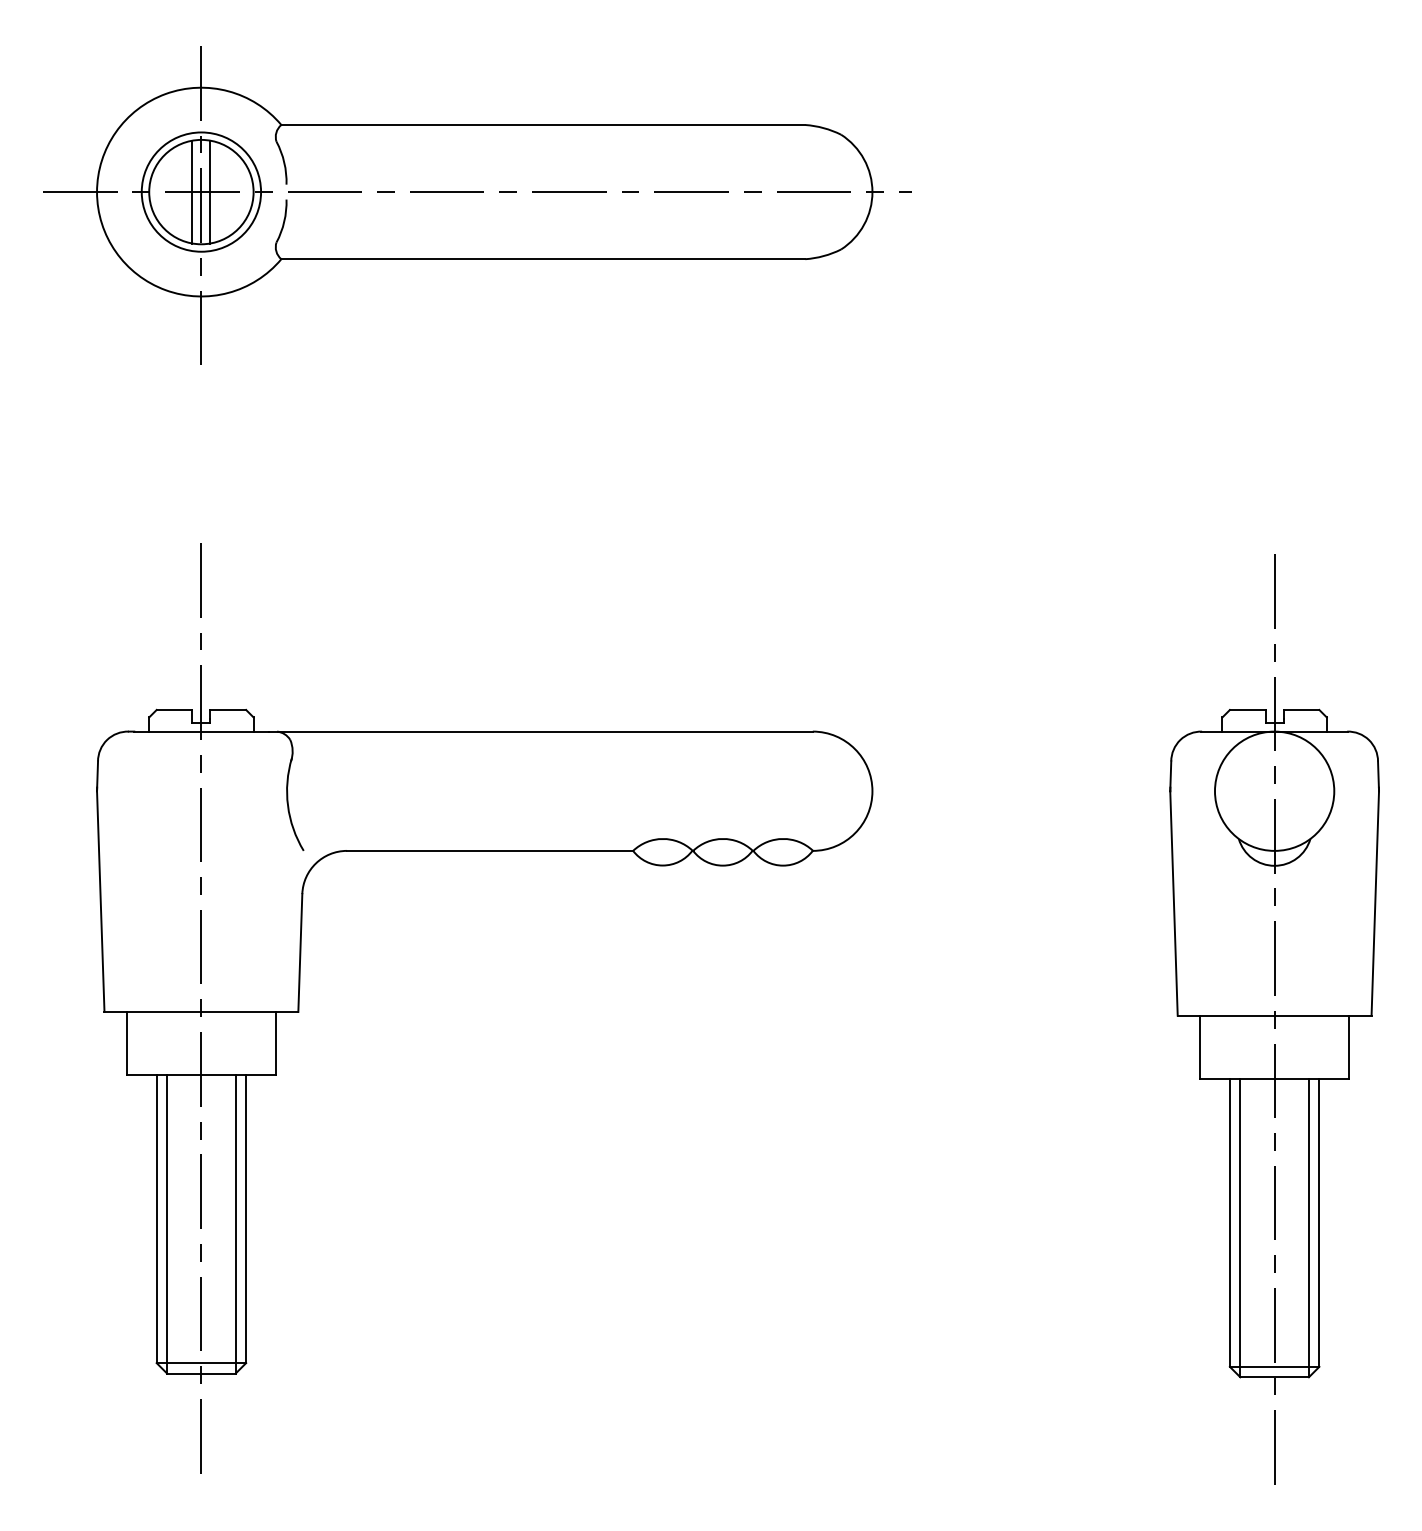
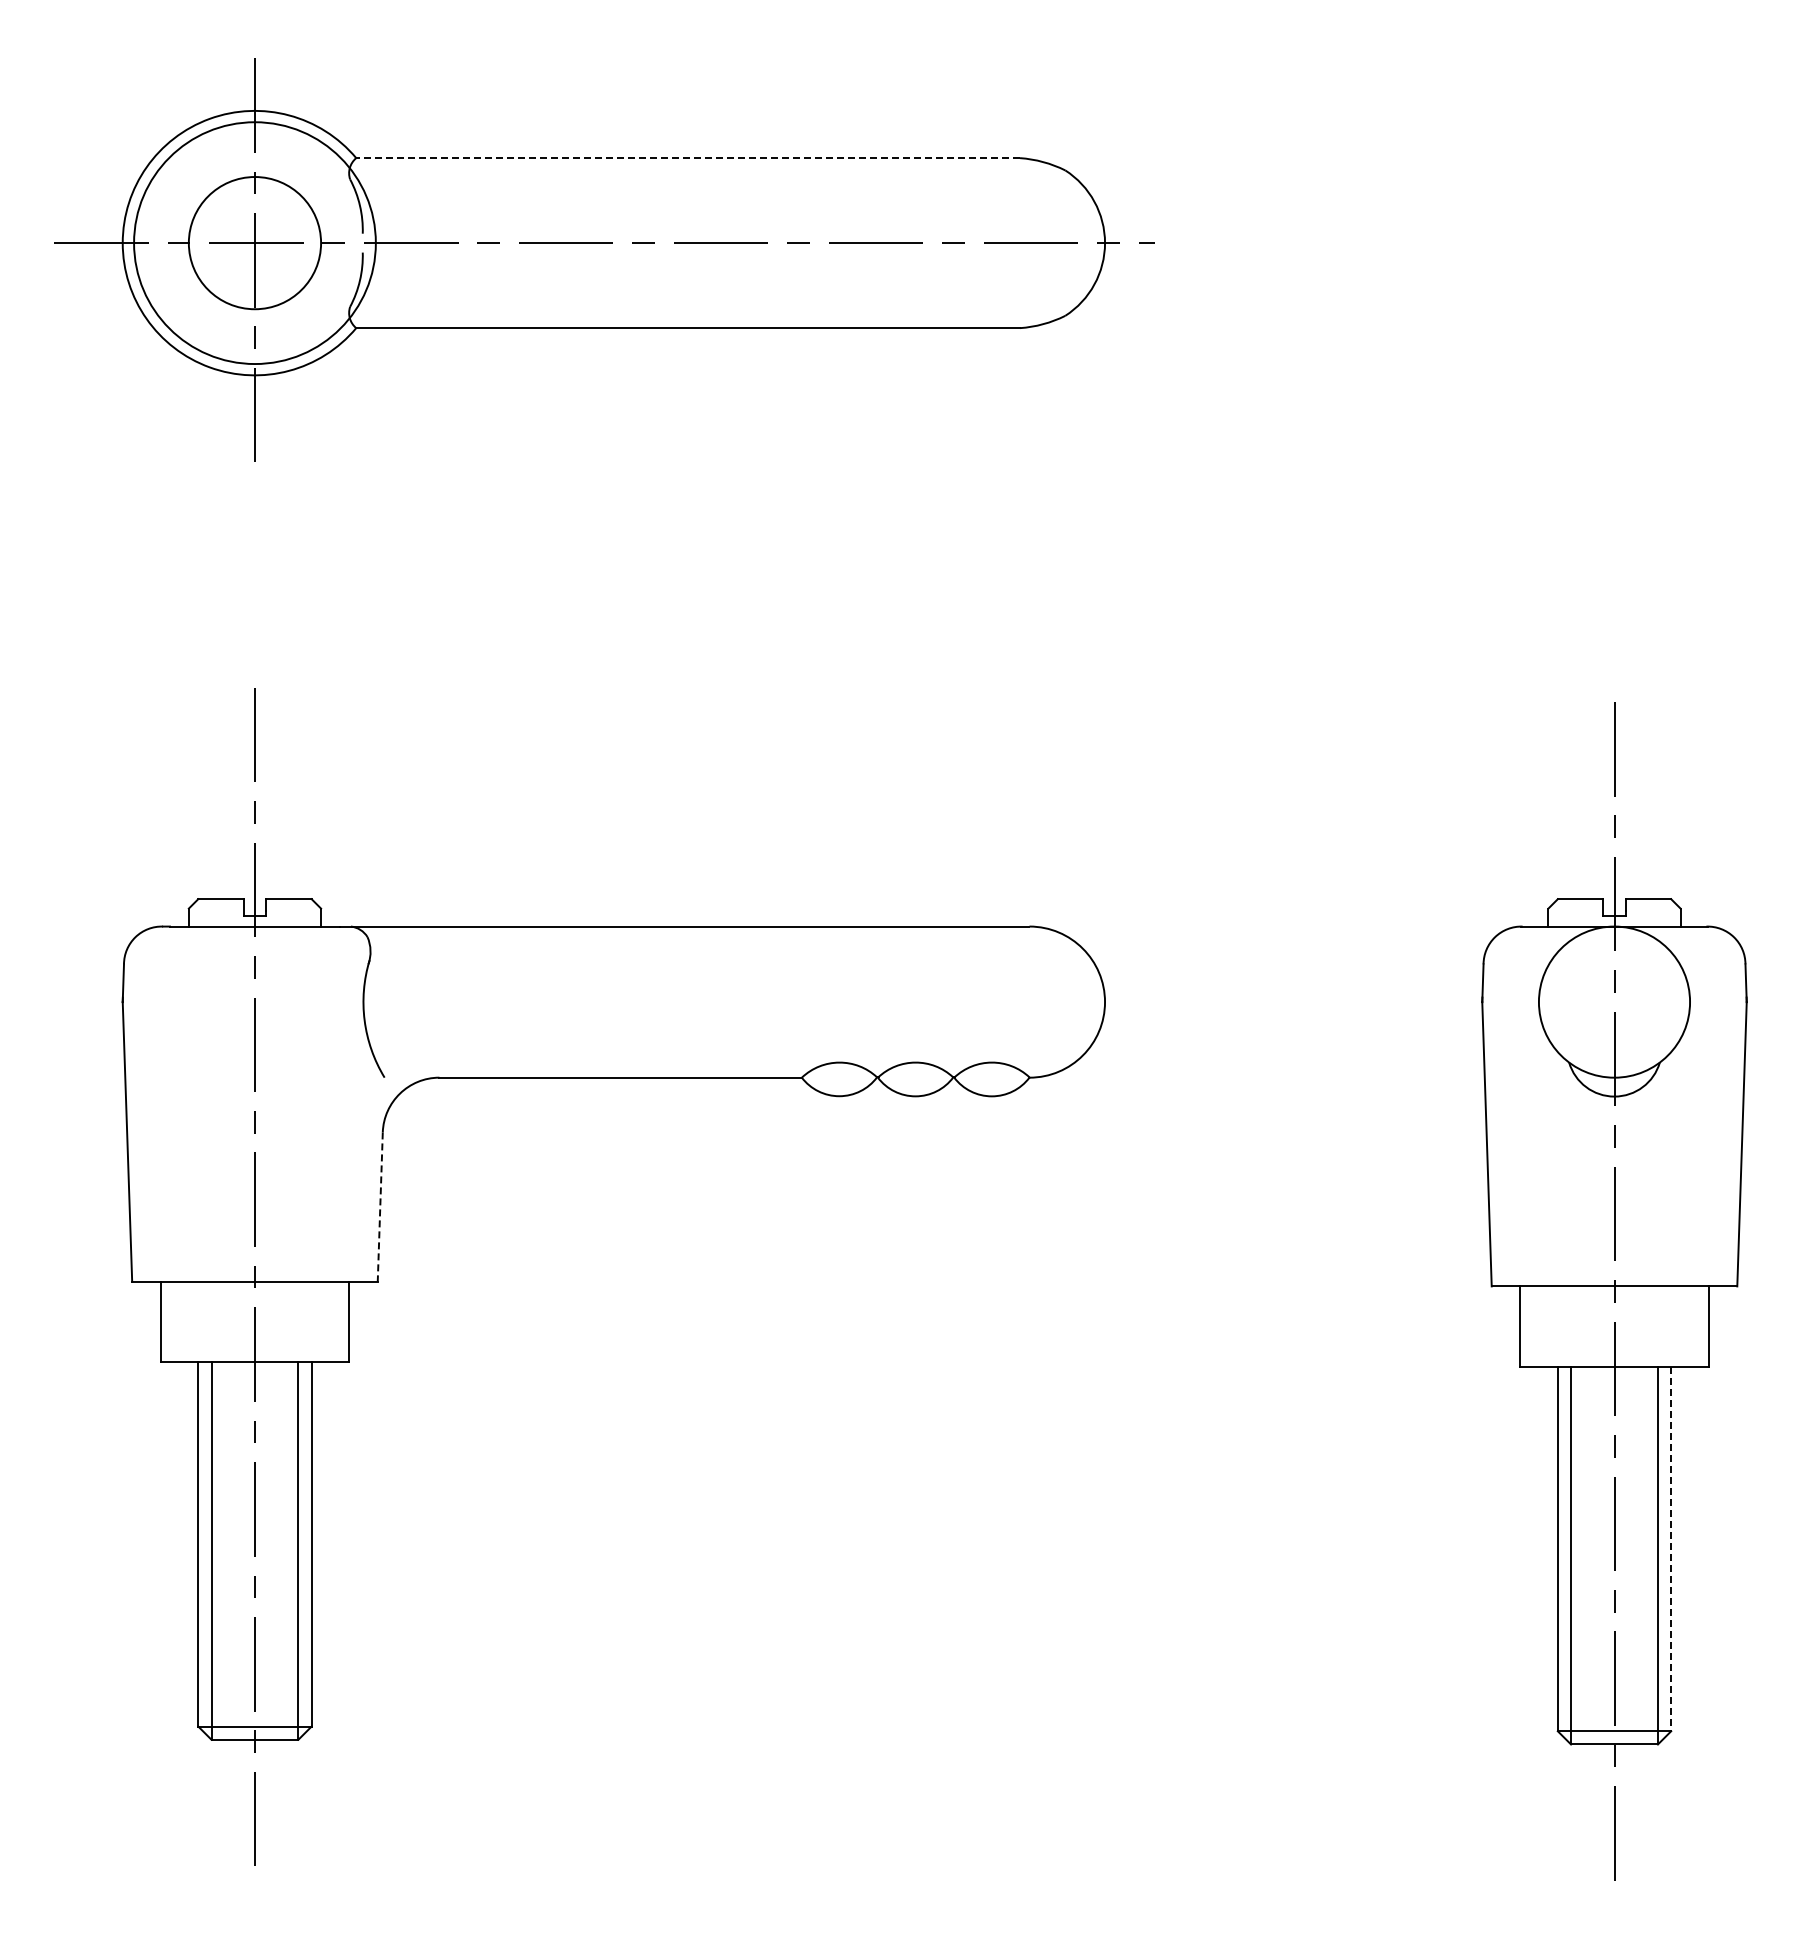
line: (543, 125) -> (688, 158), solid -> dashed
circle: (201, 191) -> (254, 242), size x1.6
line: (192, 192) -> (243, 243), removed
line: (210, 192) -> (266, 243), removed
line: (300, 953) -> (380, 1207), solid -> dashed
line: (1319, 1223) -> (1671, 1549), solid -> dashed

